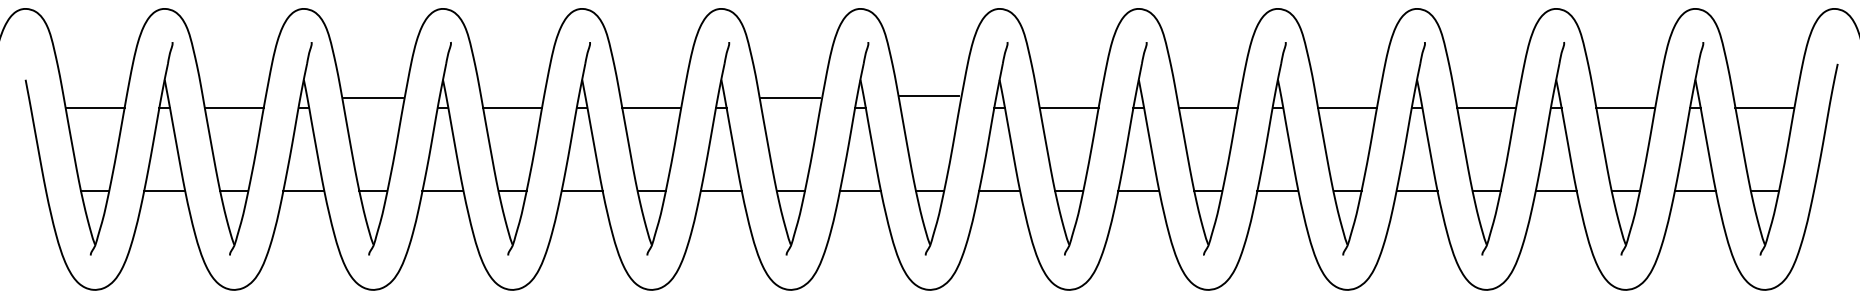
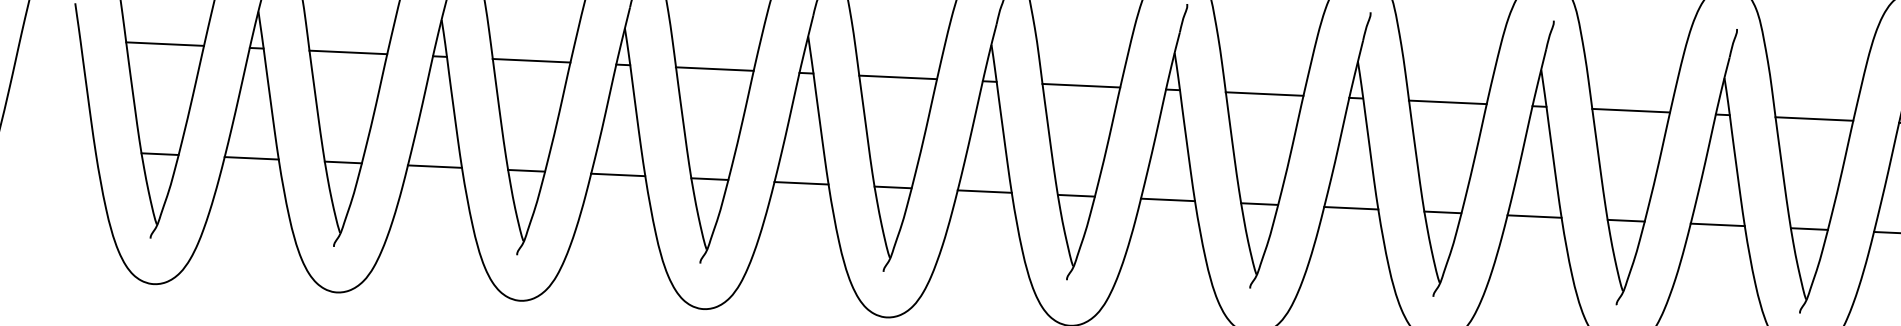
line: (929, 95) -> (1263, 93), moved
line: (372, 97) -> (530, 60), moved
line: (790, 97) -> (1080, 85), moved

